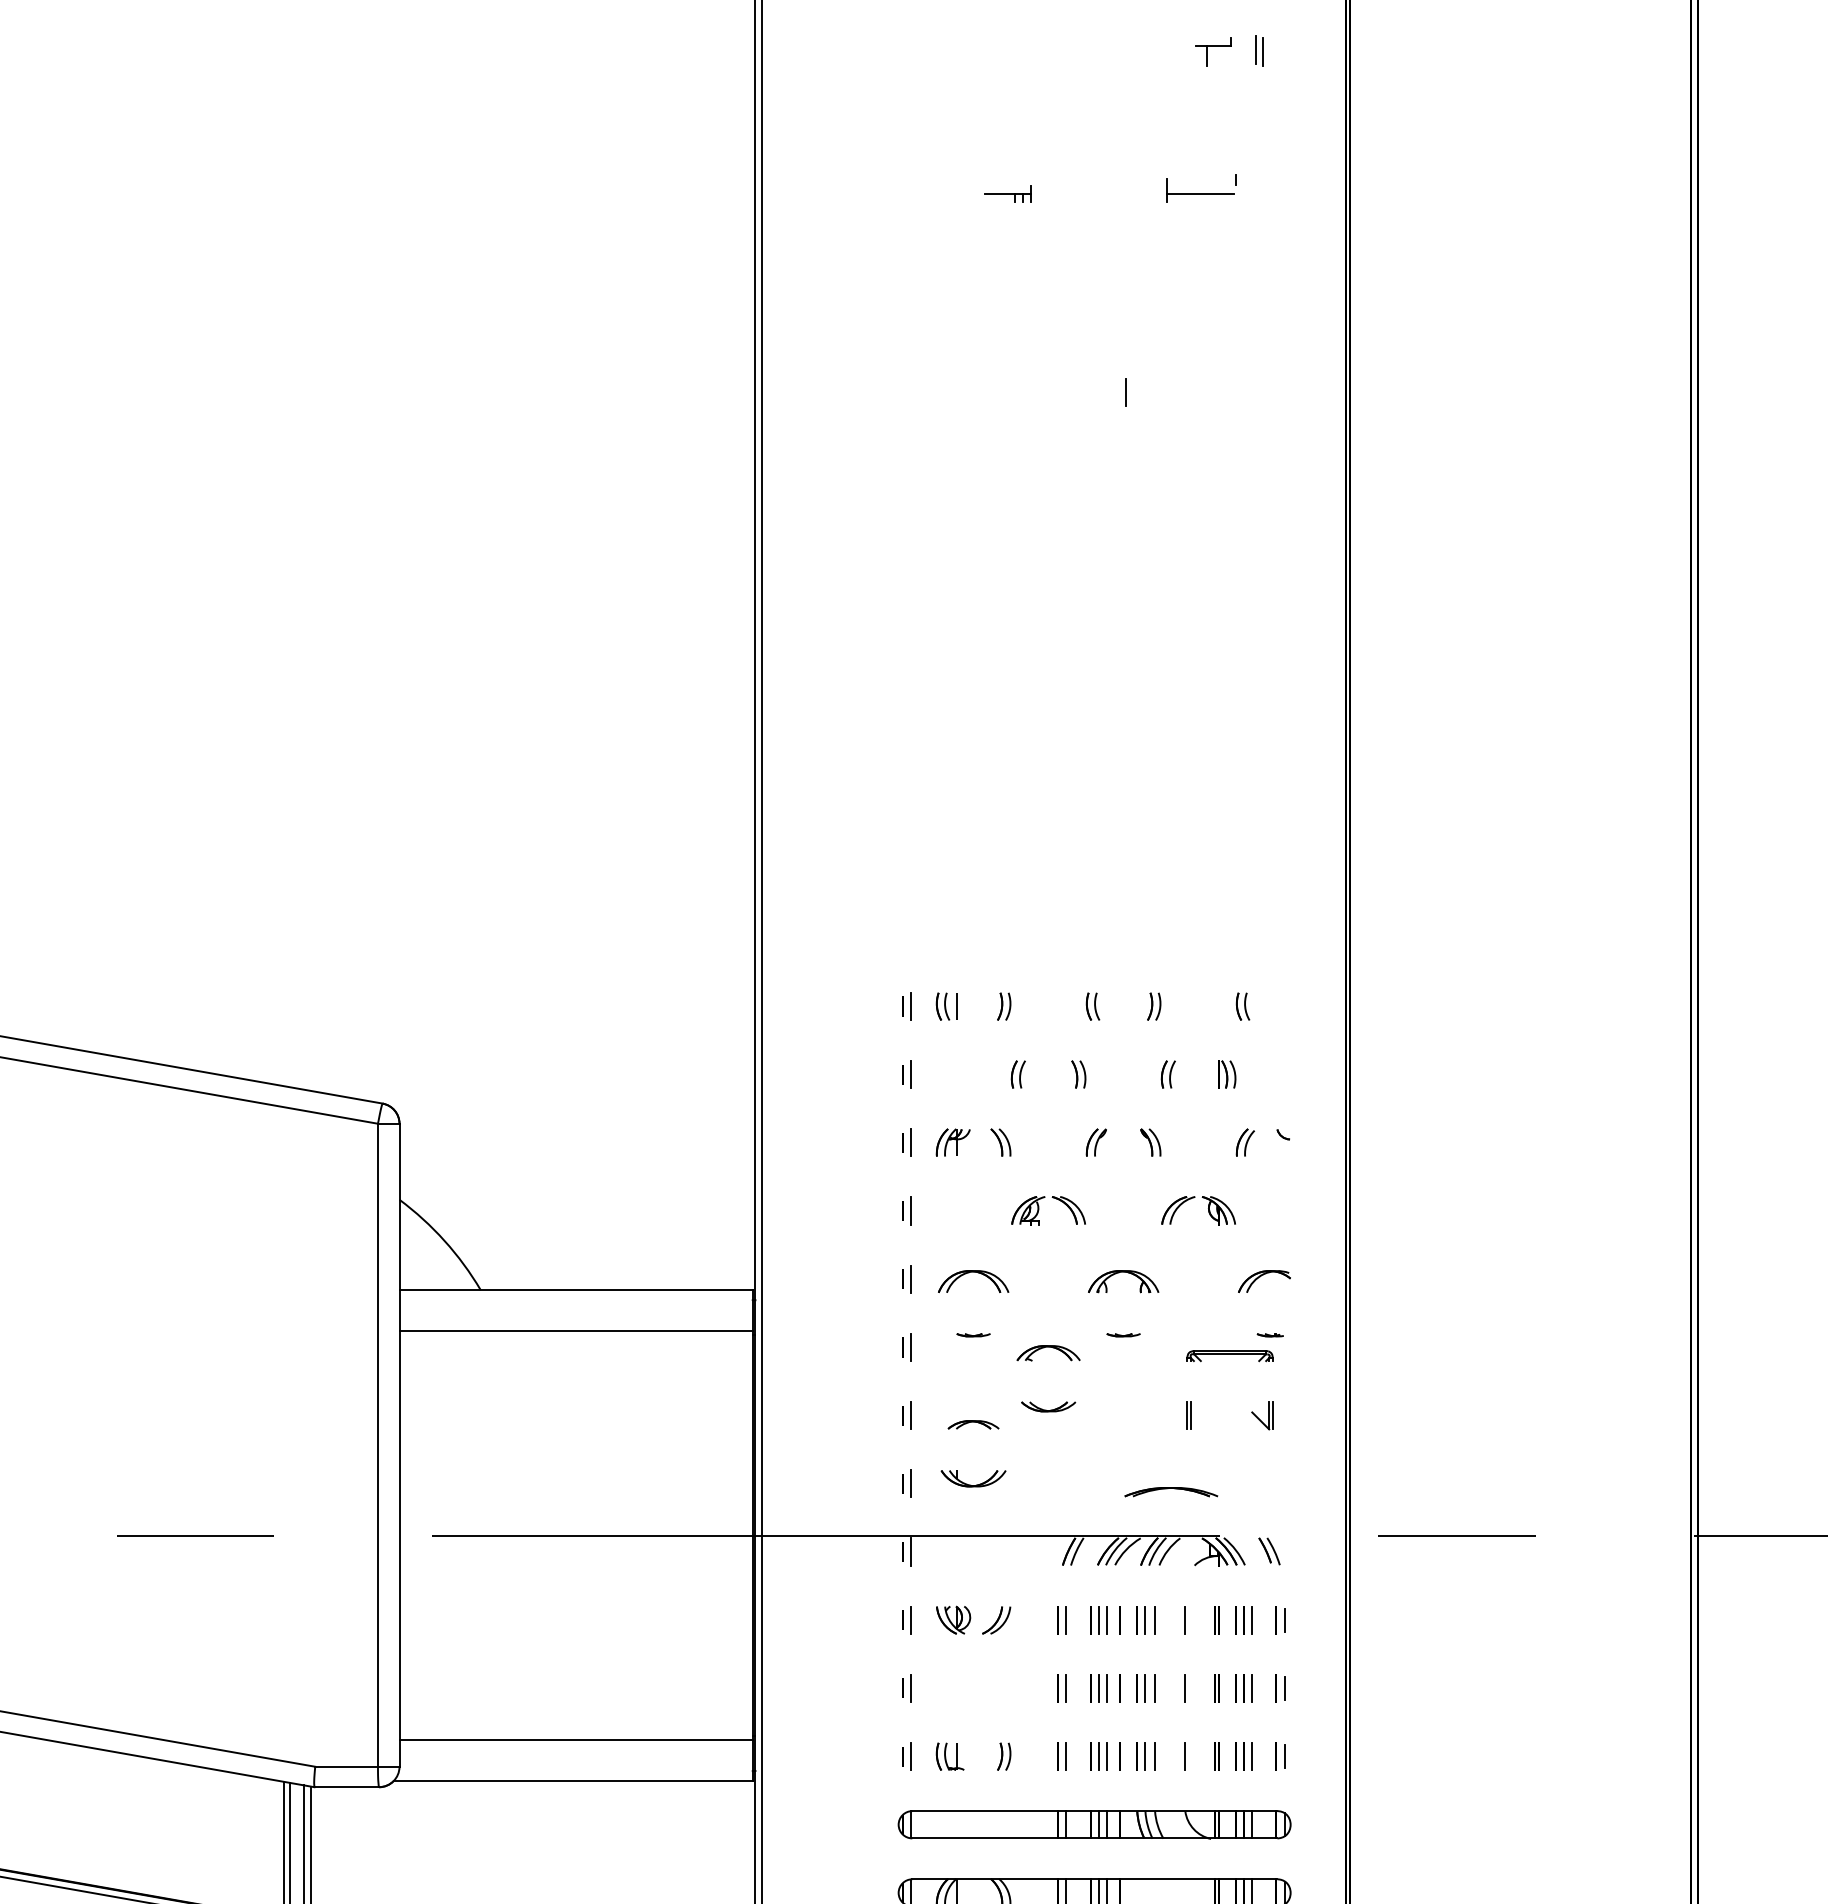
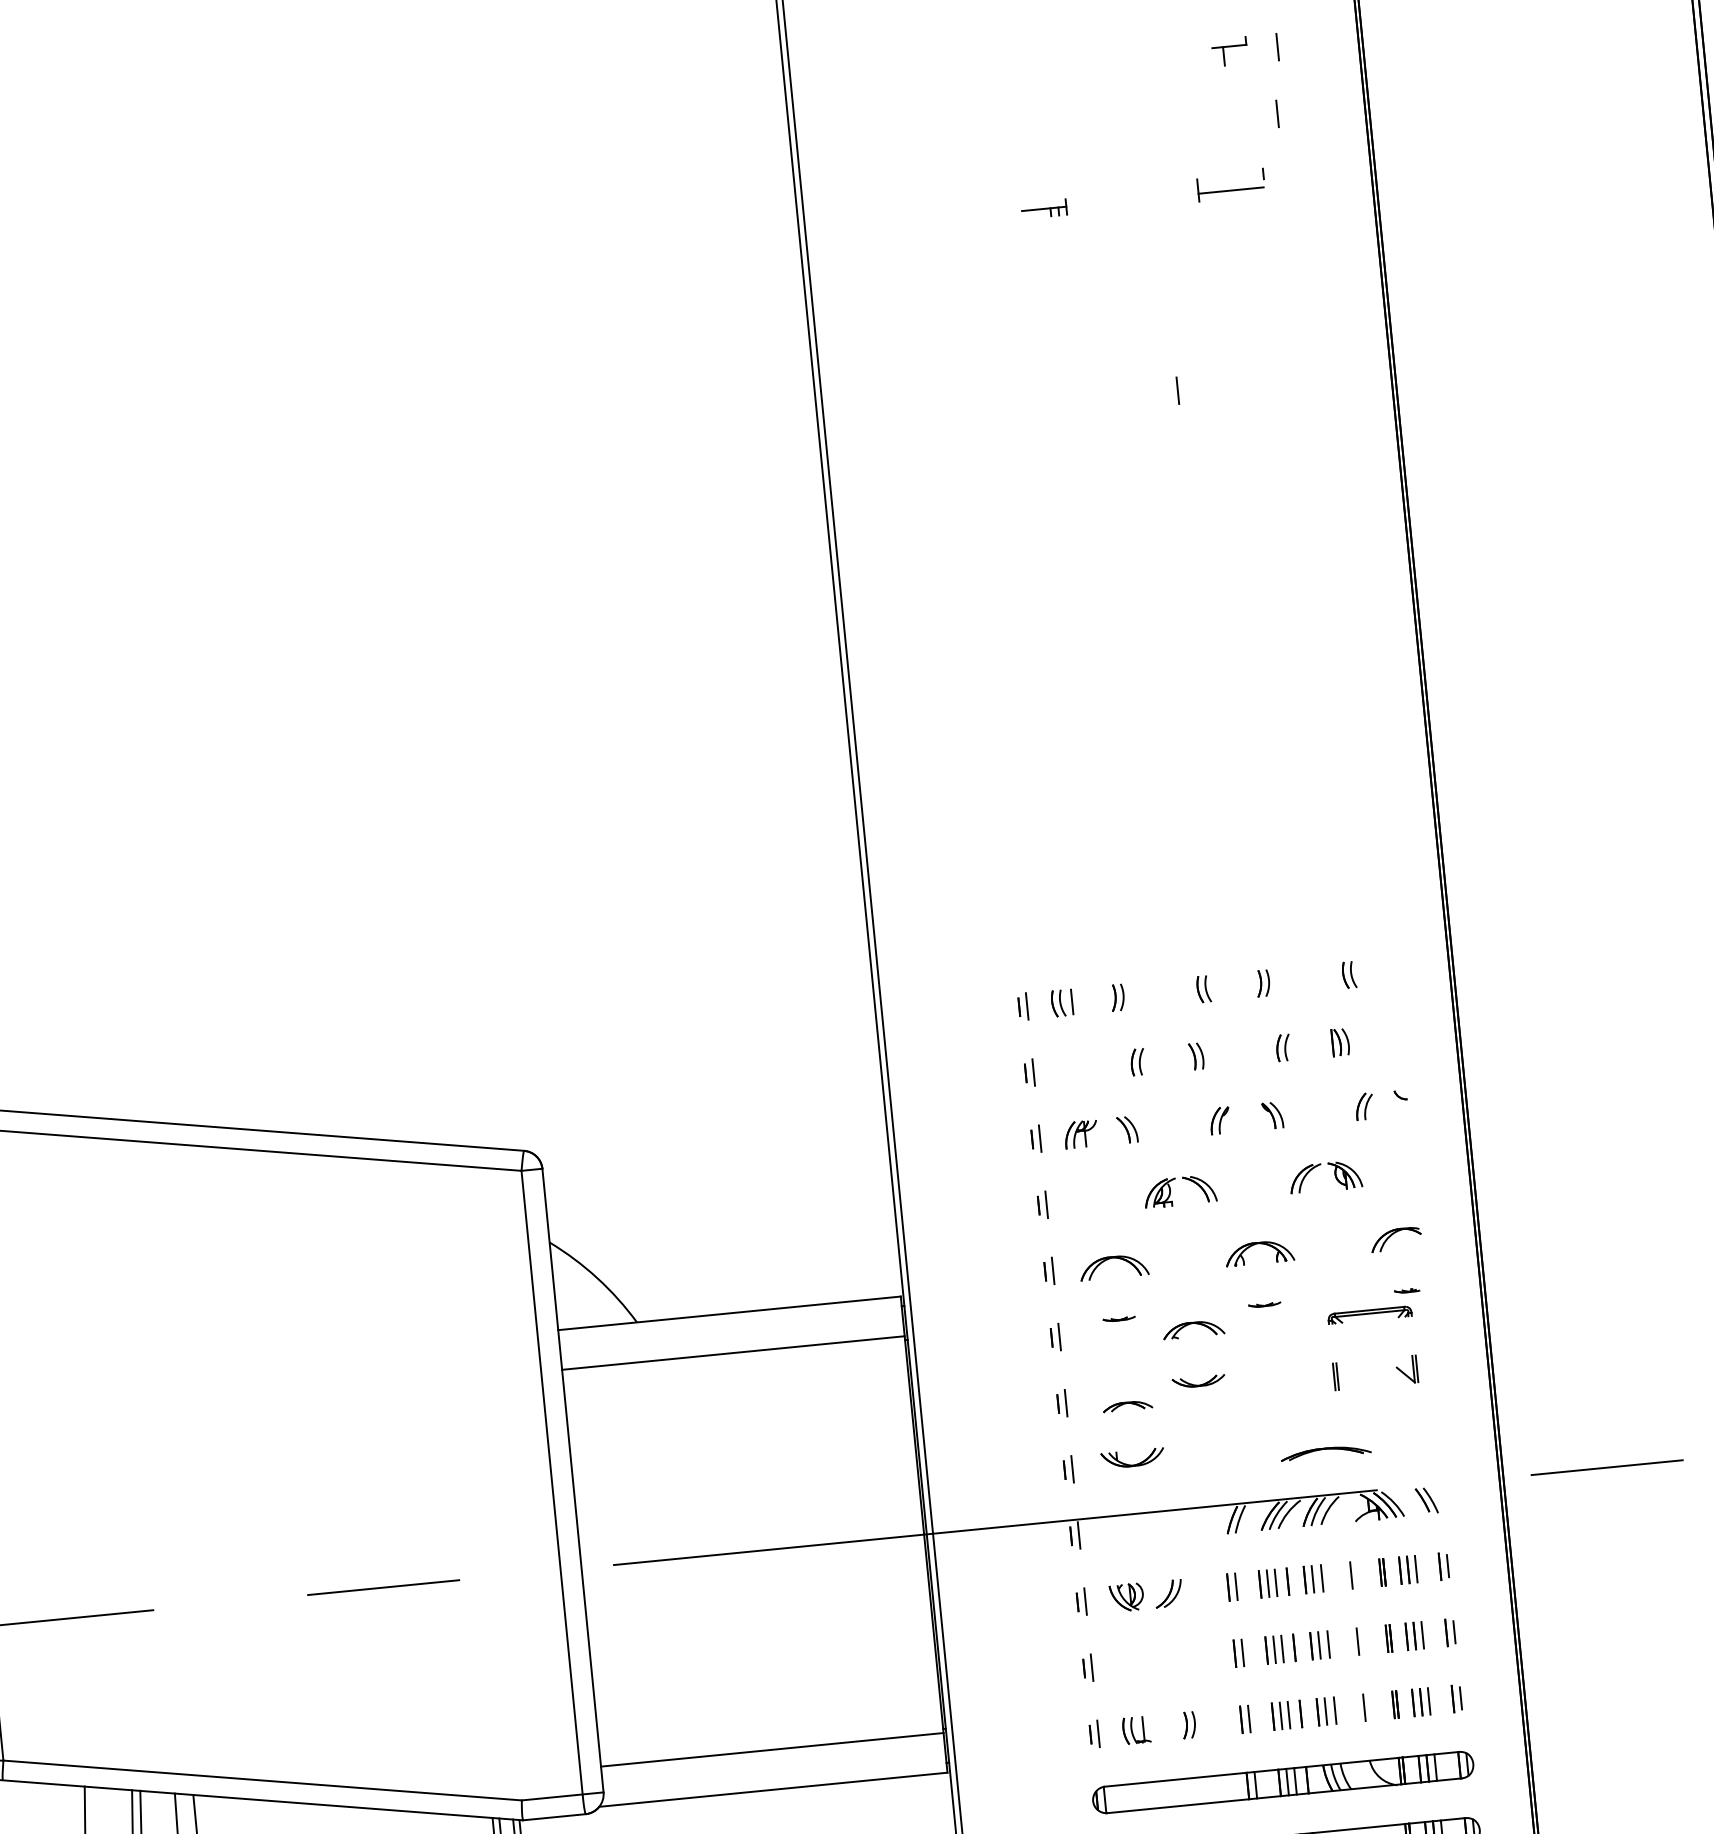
line: (1255, 49) -> (1277, 113), moved

